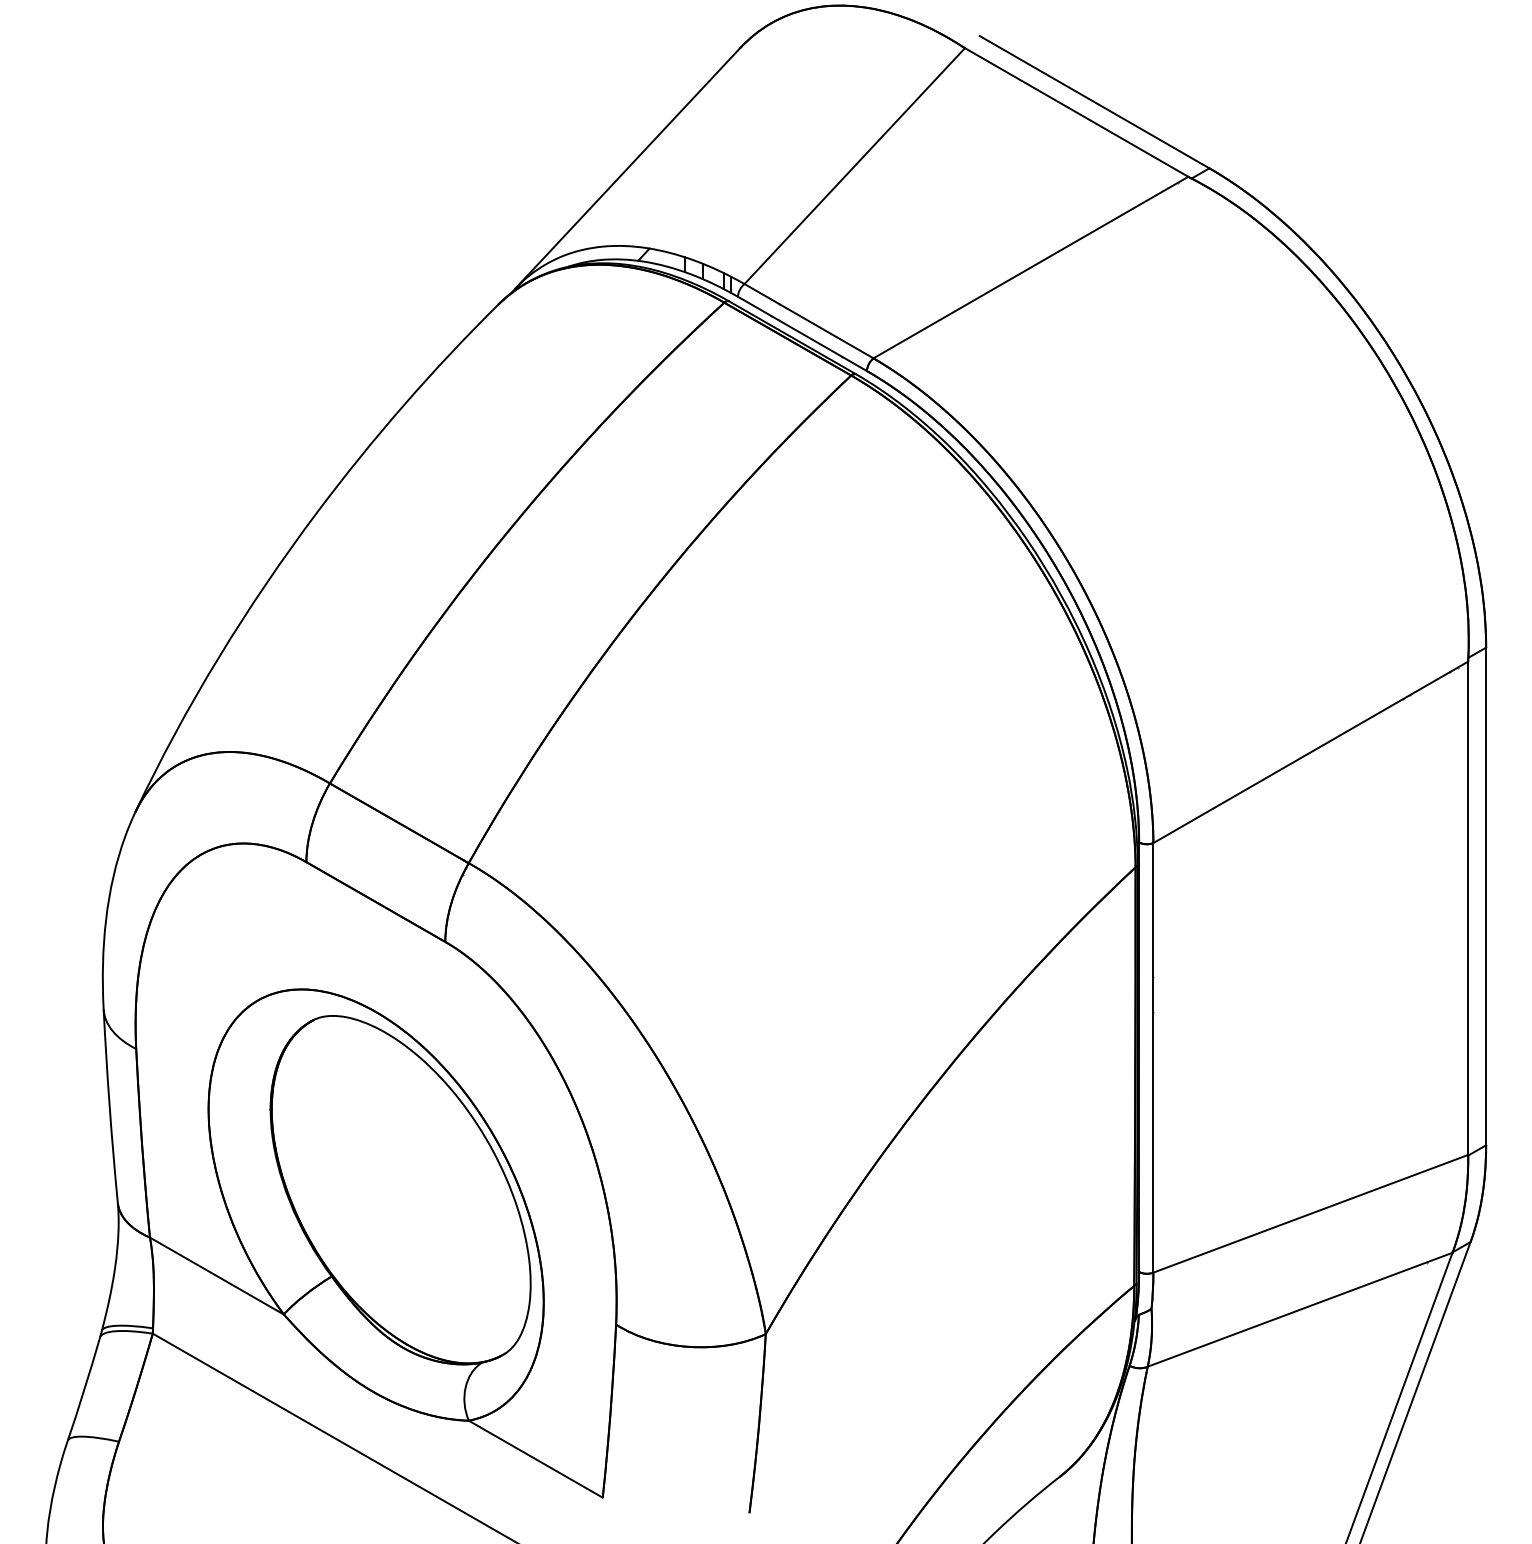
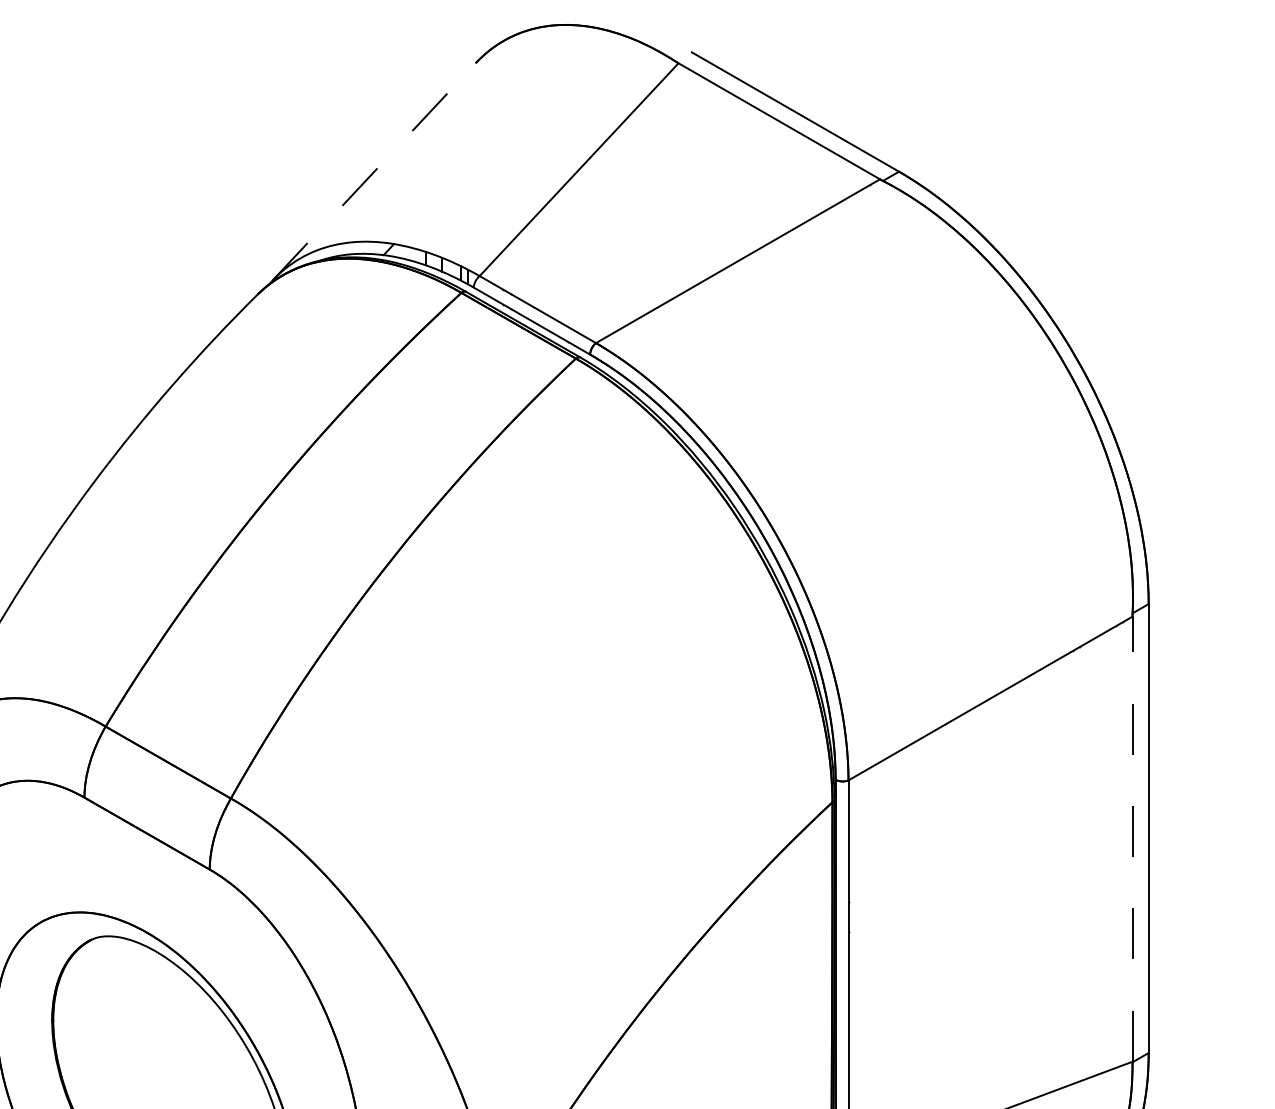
line: (627, 168) -> (374, 171), solid -> dashed
line: (1468, 908) -> (1132, 839), solid -> dashed

